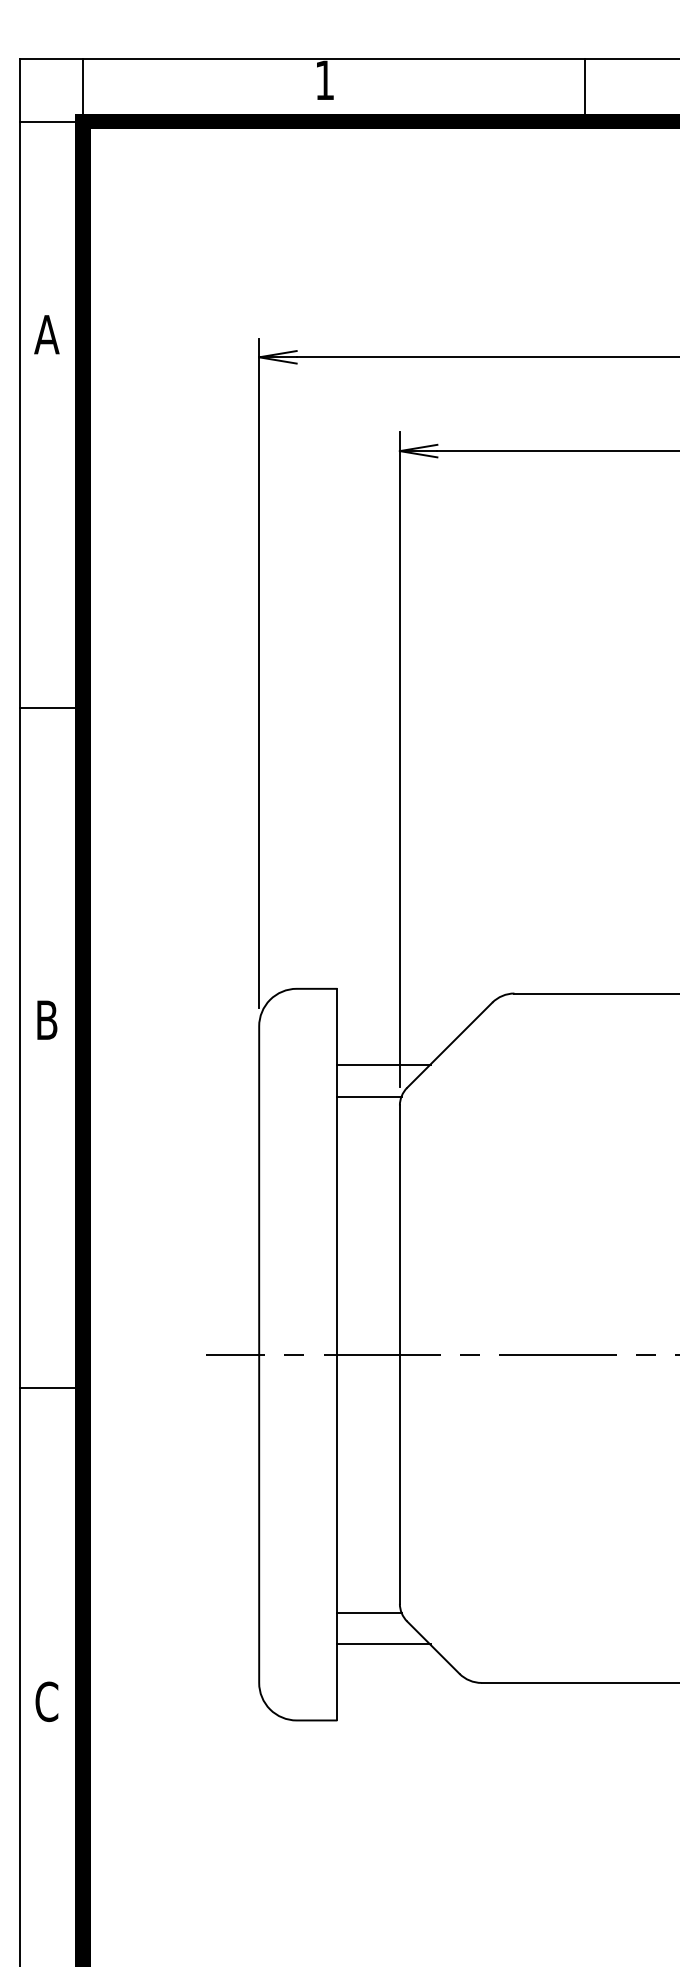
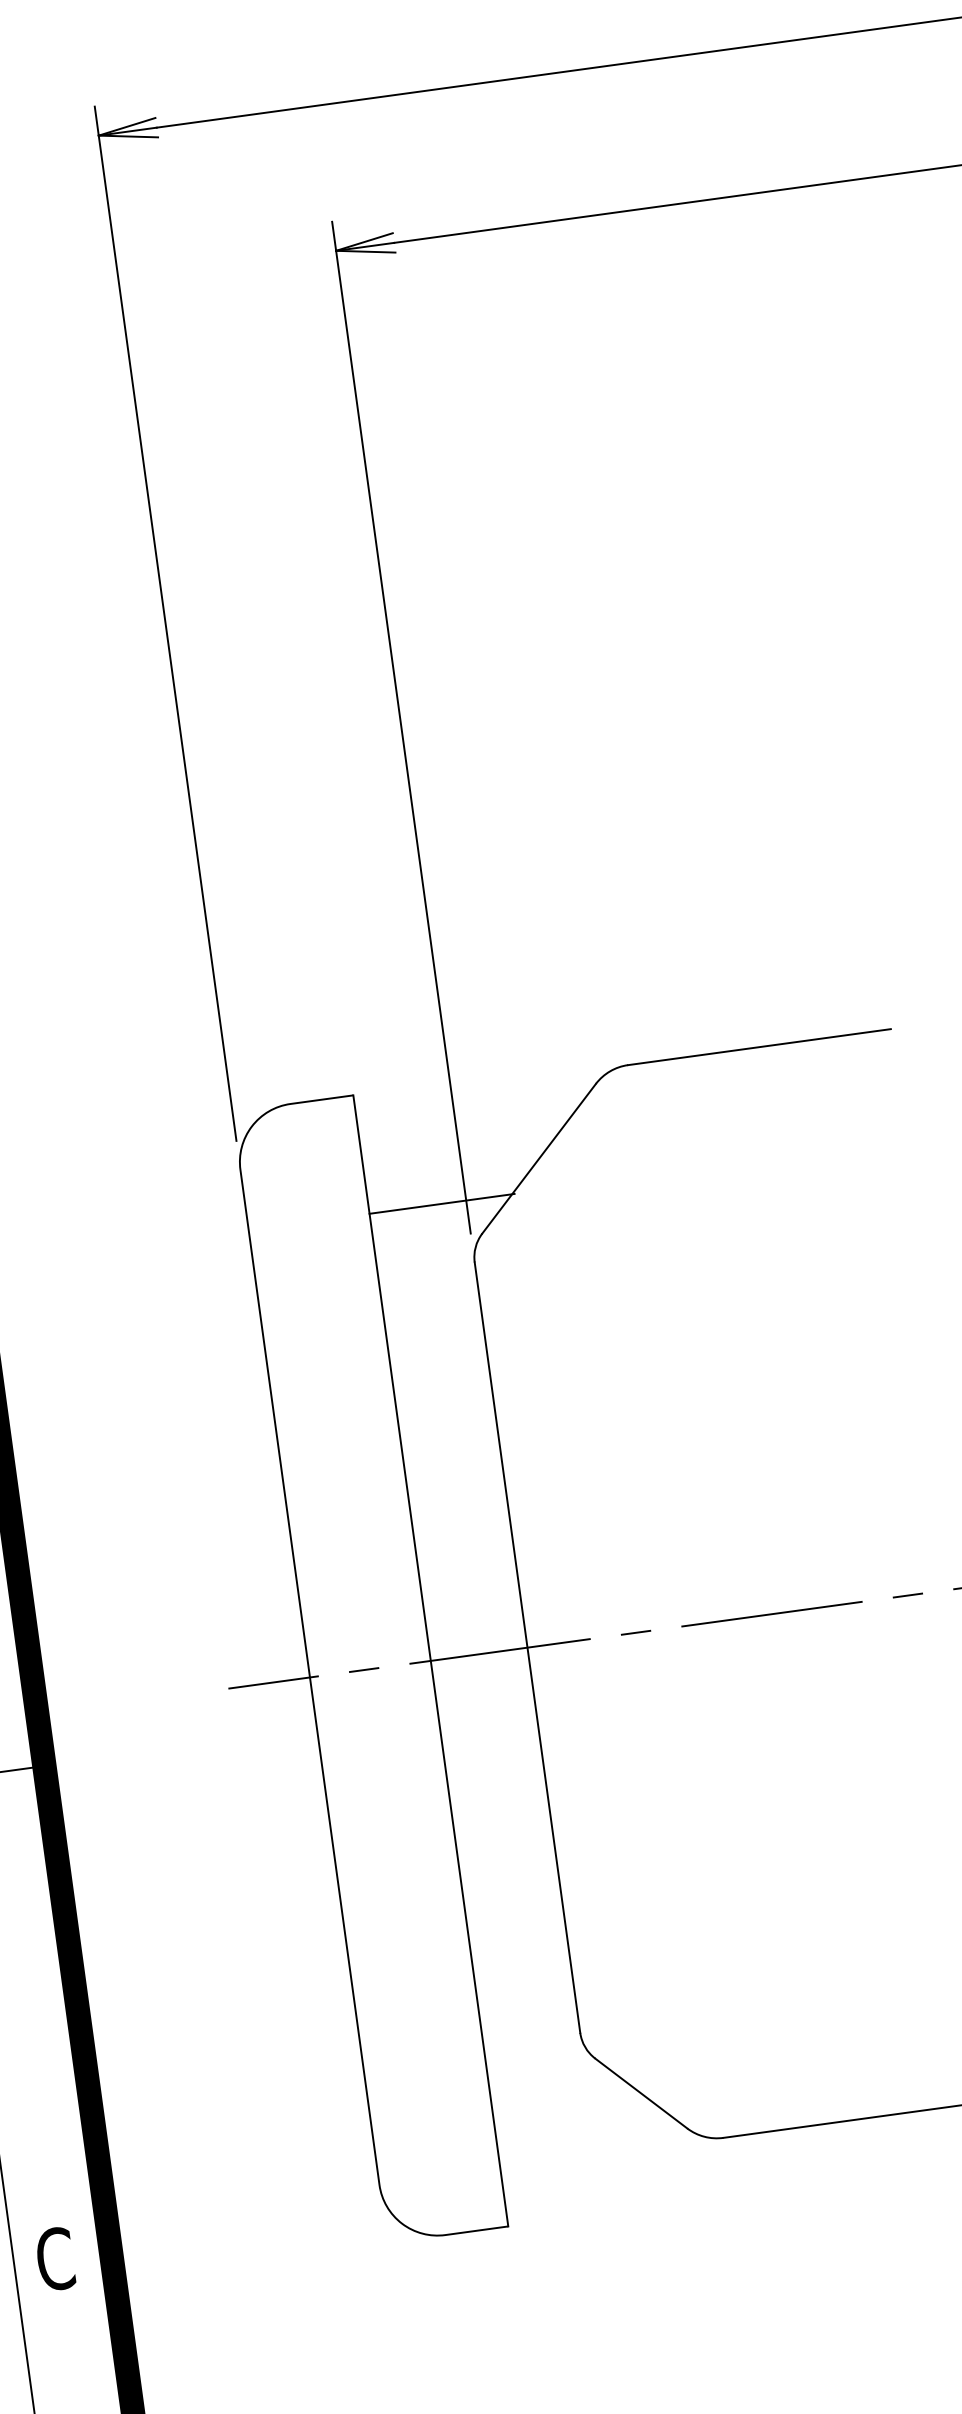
line: (369, 1096) -> (425, 1255), removed
line: (369, 1612) -> (535, 2052), removed
line: (384, 1643) -> (564, 2097), removed

